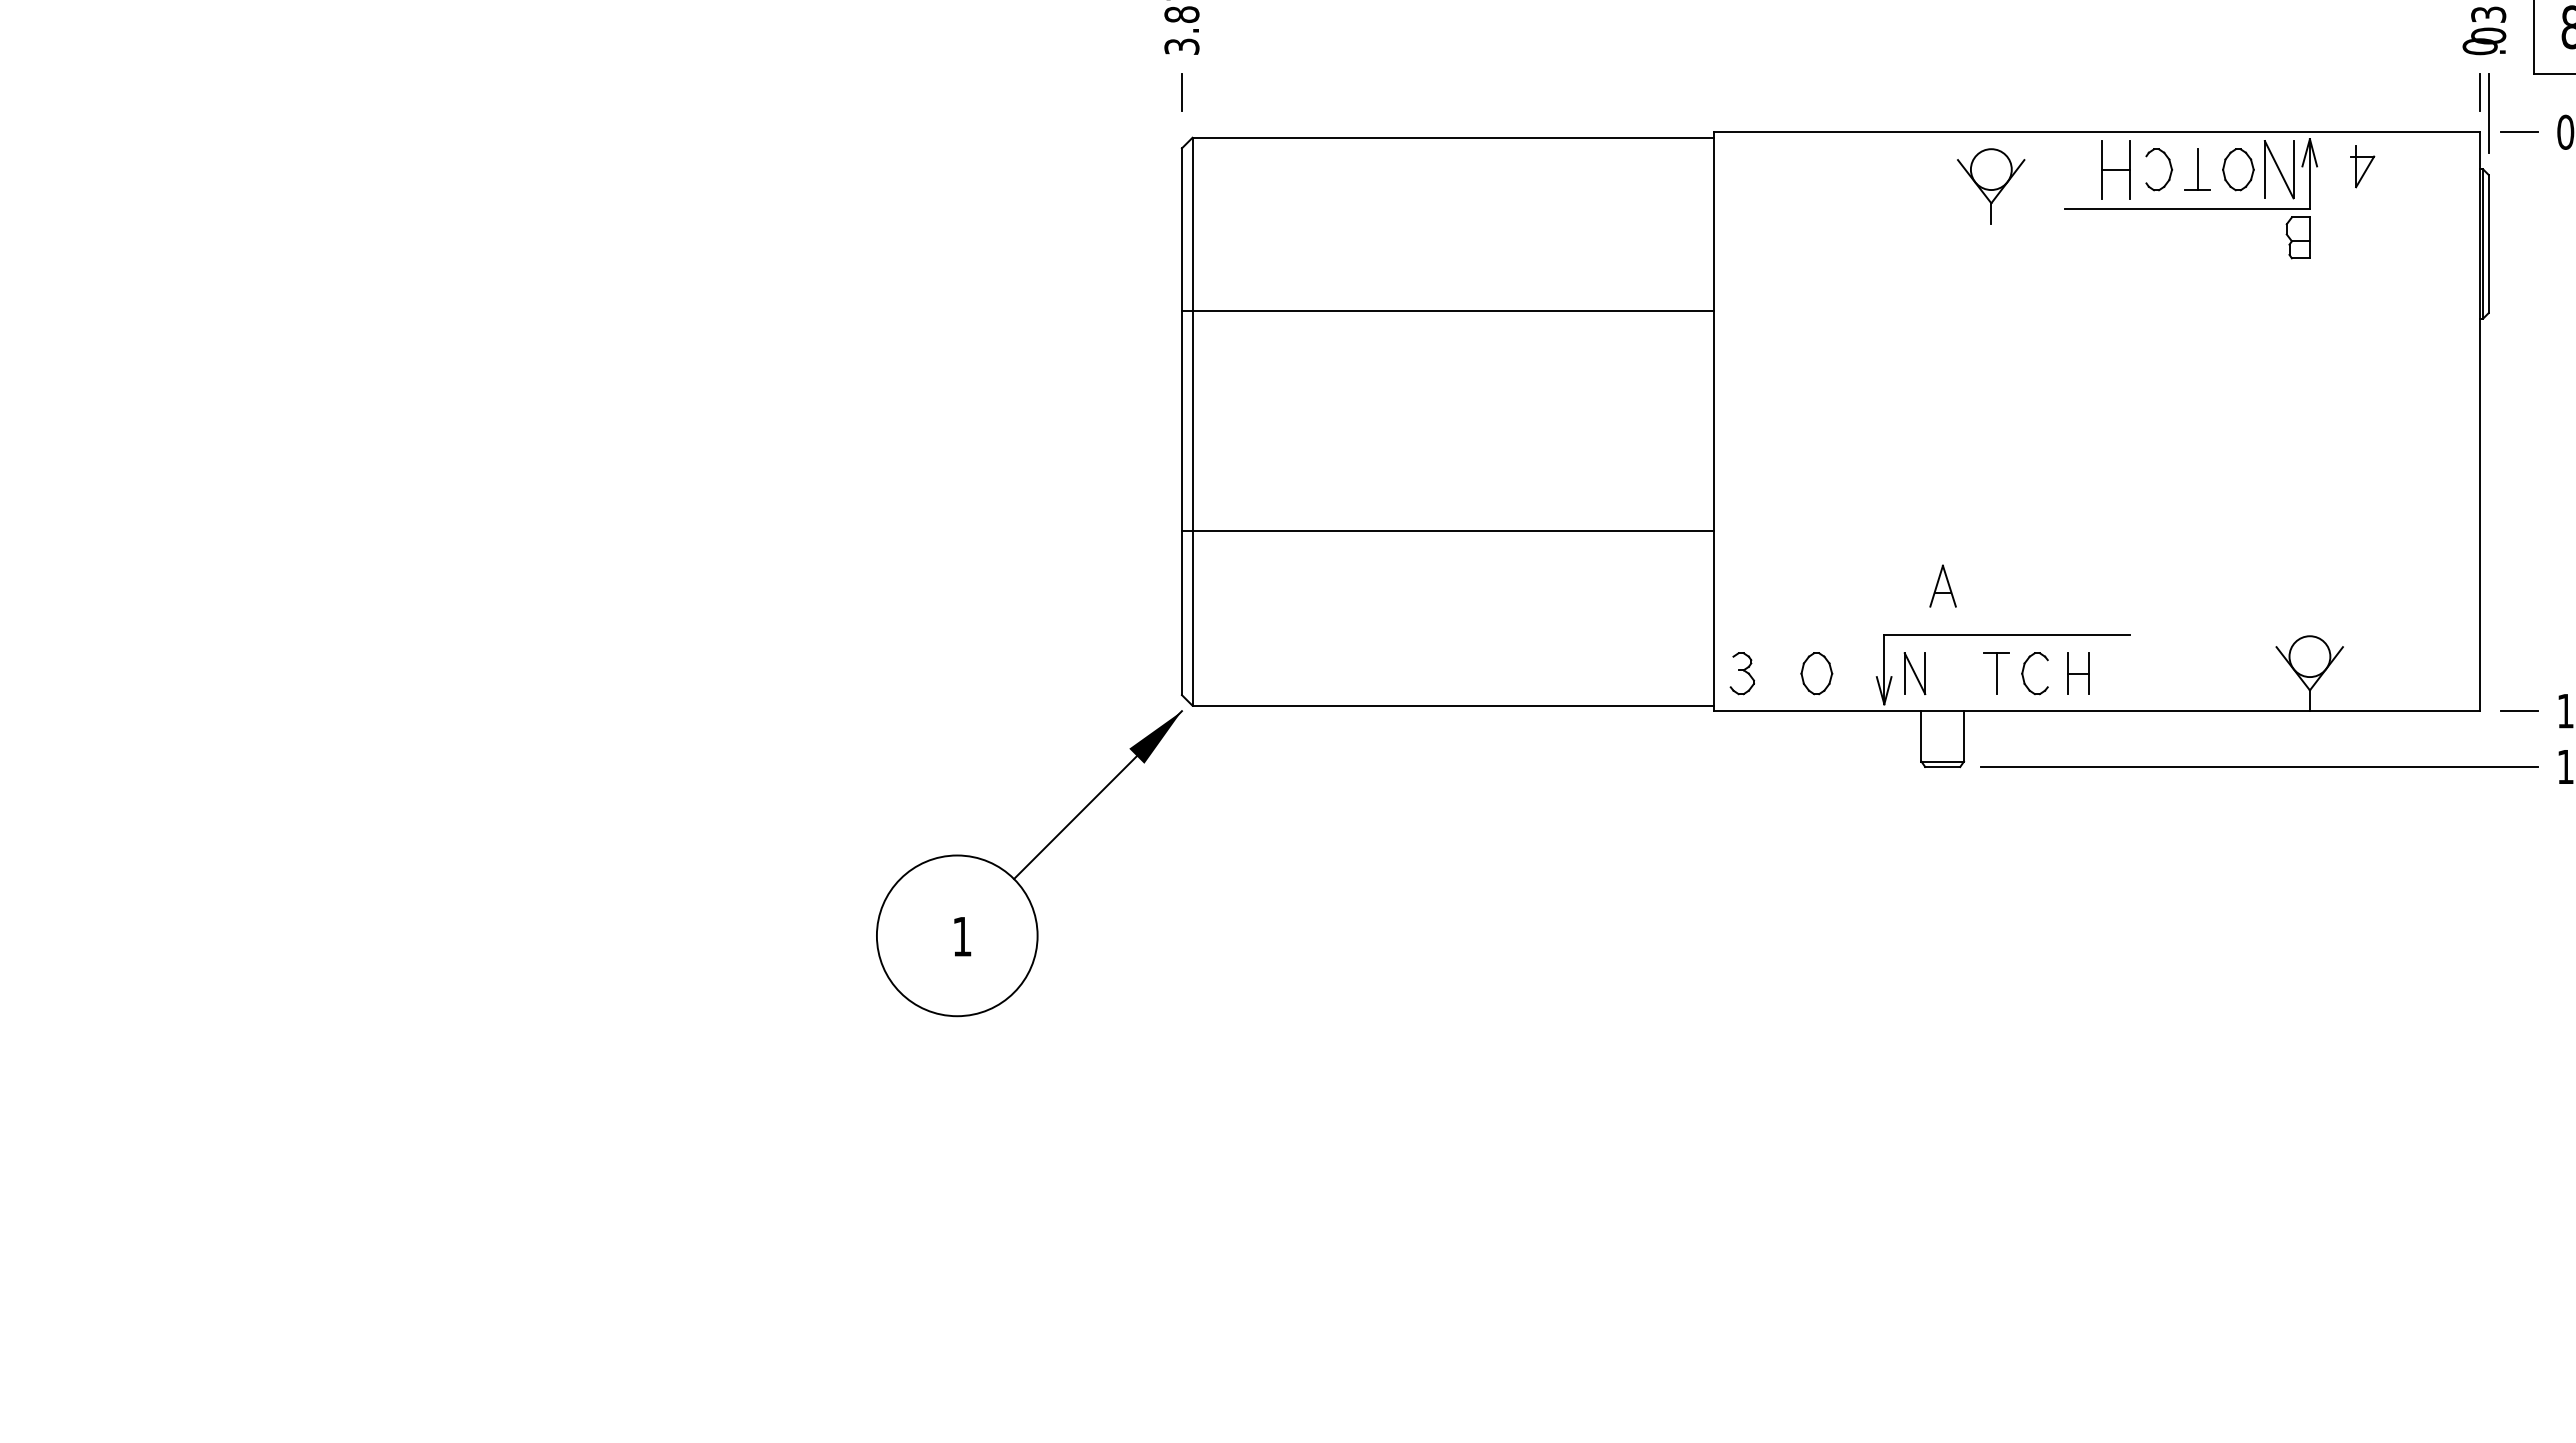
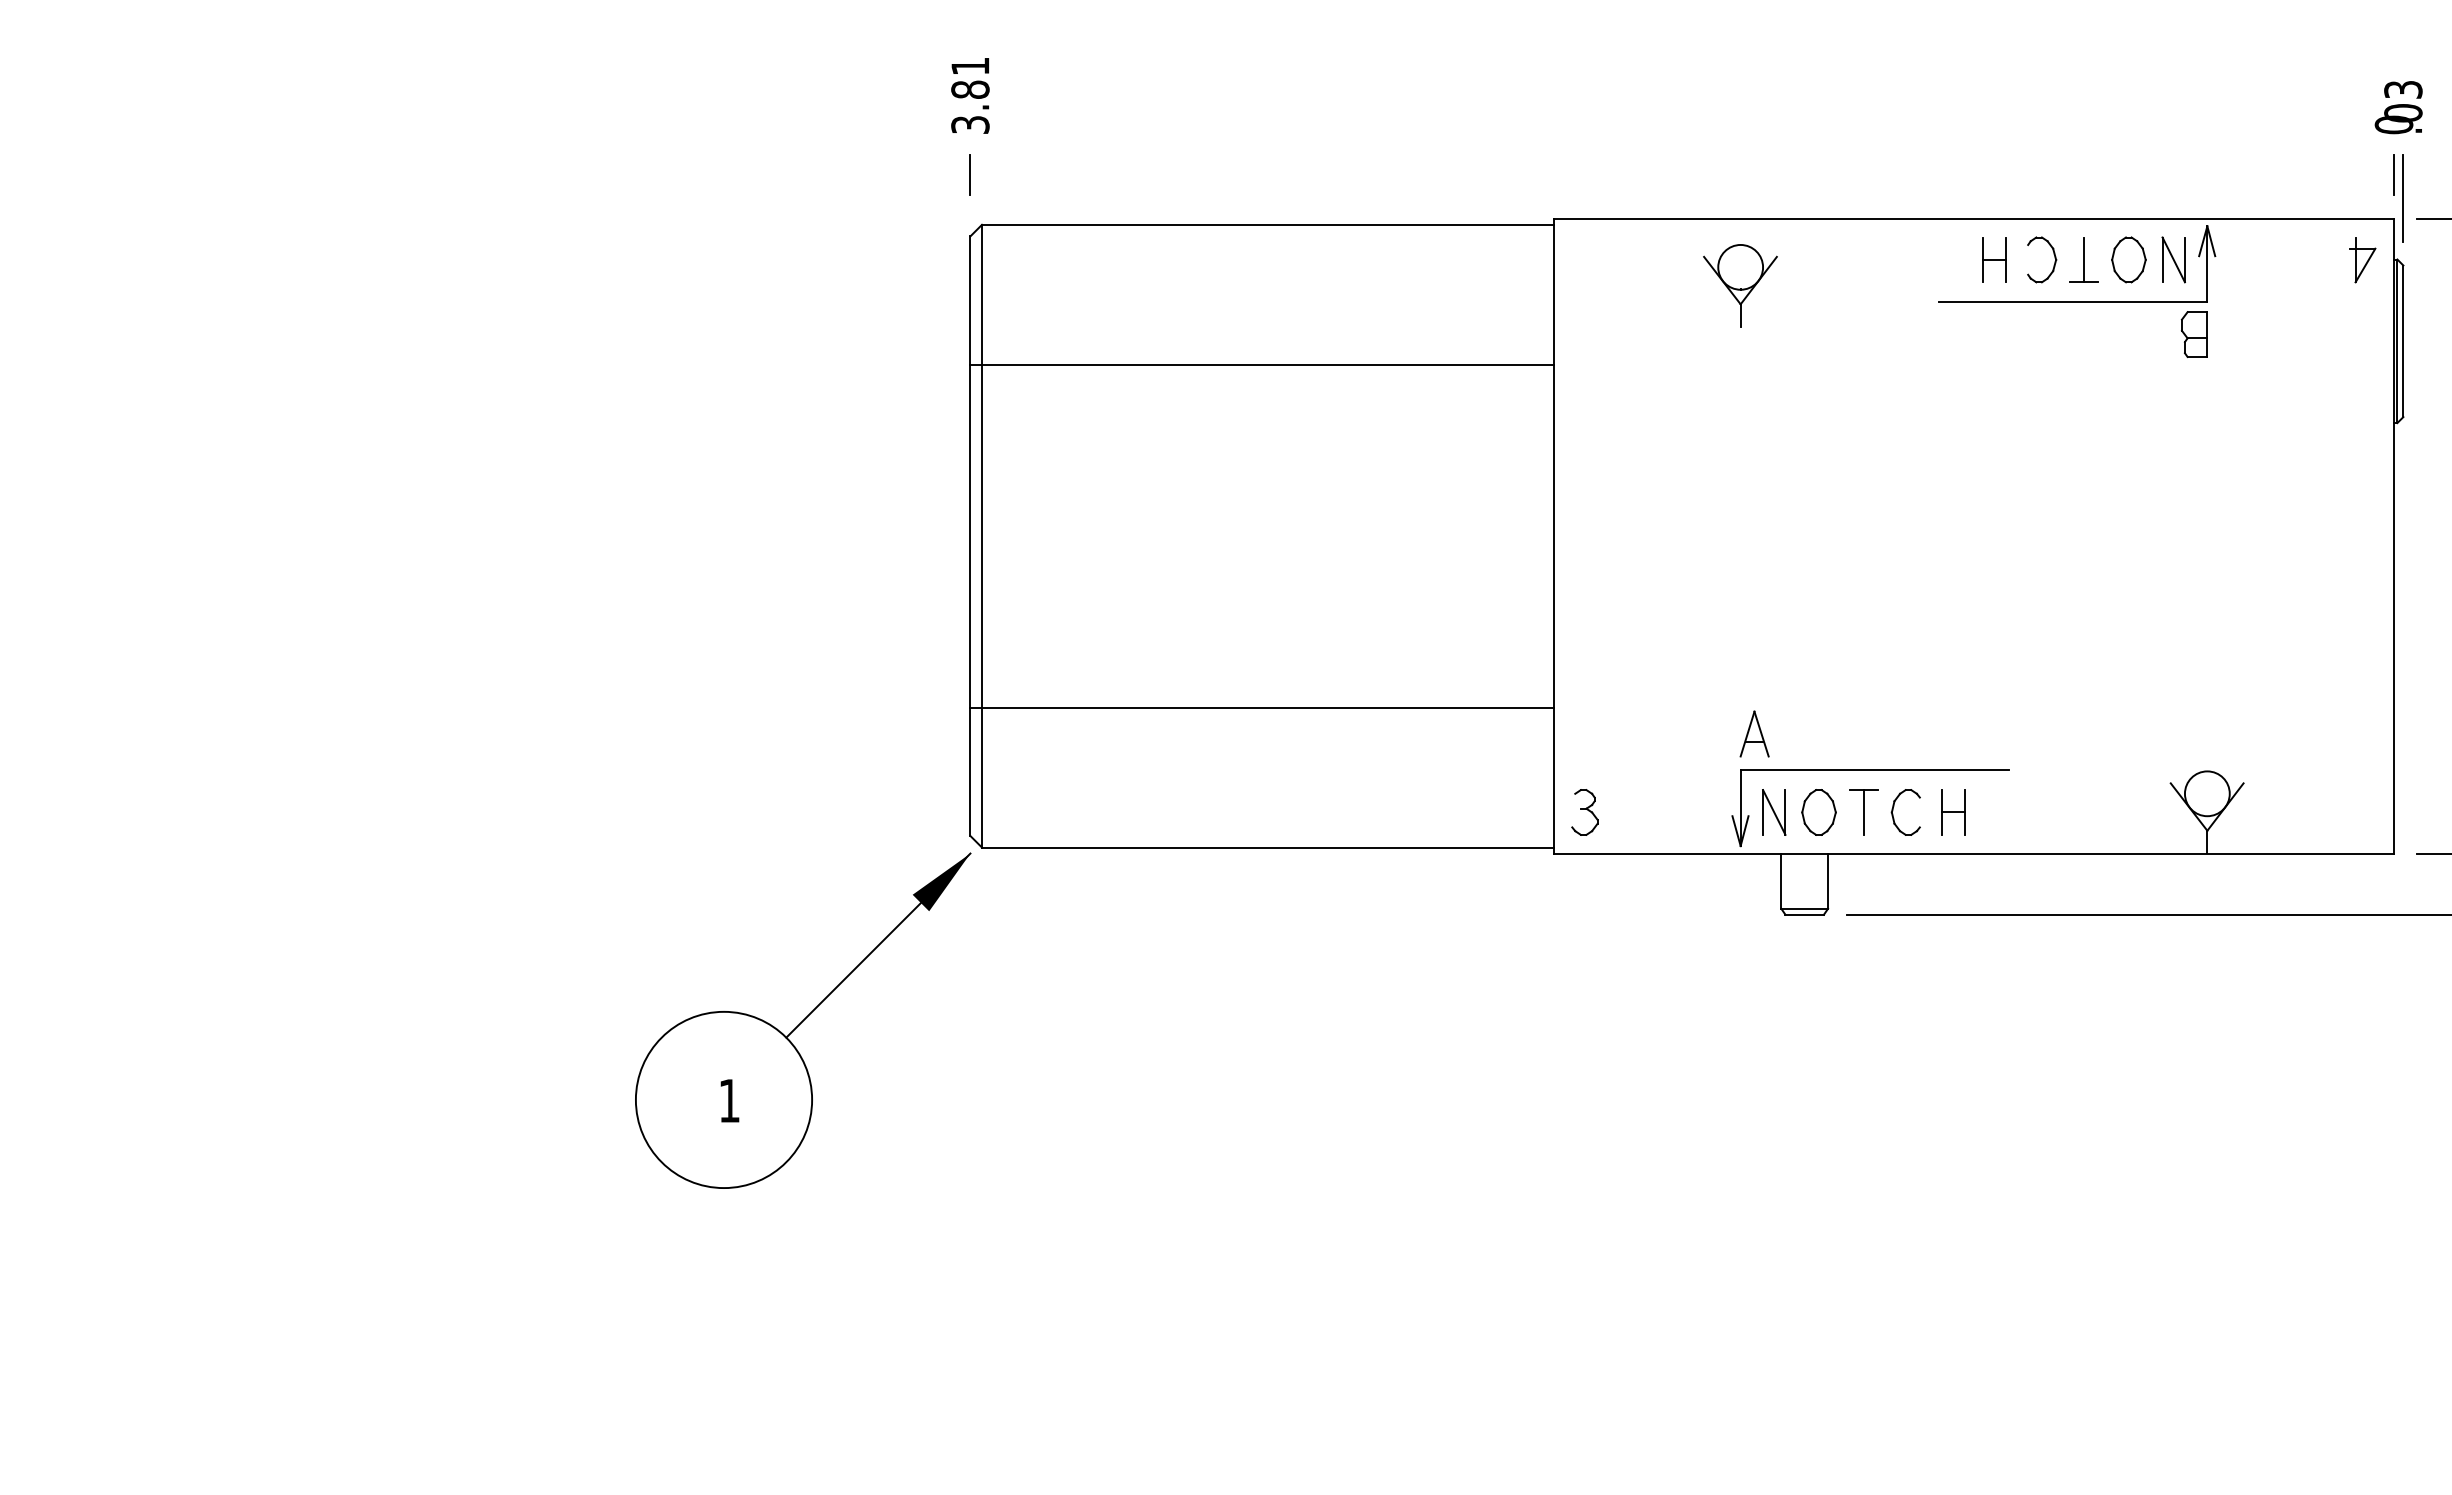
part: (2362, 166) -> (2362, 259), moved
part: (2115, 169) -> (1994, 259), size x0.71
part: (2279, 169) -> (2173, 259), size x0.71
part: (1991, 186) -> (1740, 285), moved
line: (1447, 311) -> (1261, 364), moved
line: (1447, 531) -> (1261, 708), moved
part: (1942, 585) -> (1753, 733), moved
part: (1816, 673) -> (1818, 812), moved

